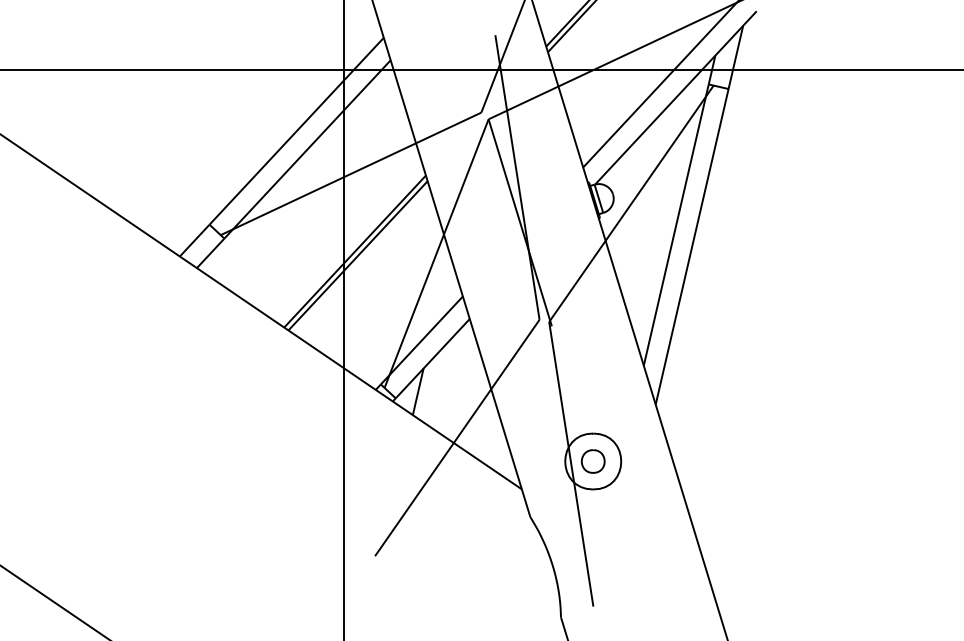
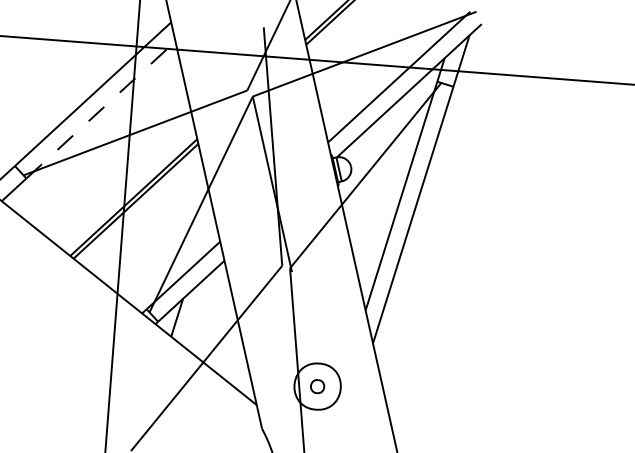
line: (307, 149) -> (100, 110), solid -> dashed
part: (592, 461) -> (317, 386), size x0.7

